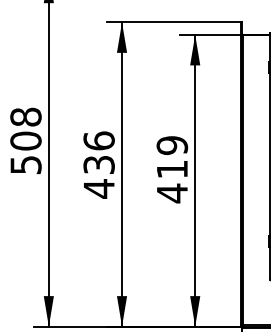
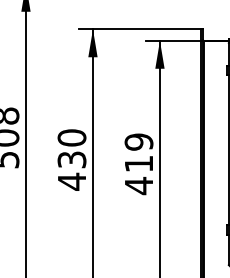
text: (98, 140) -> (71, 137), 436 -> 430

